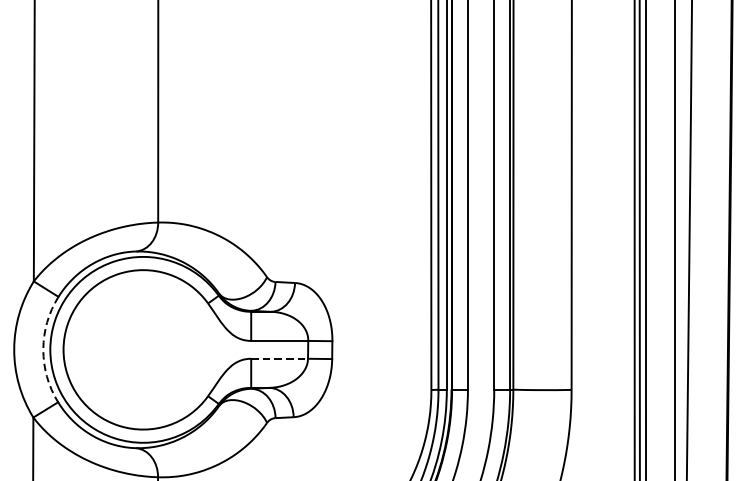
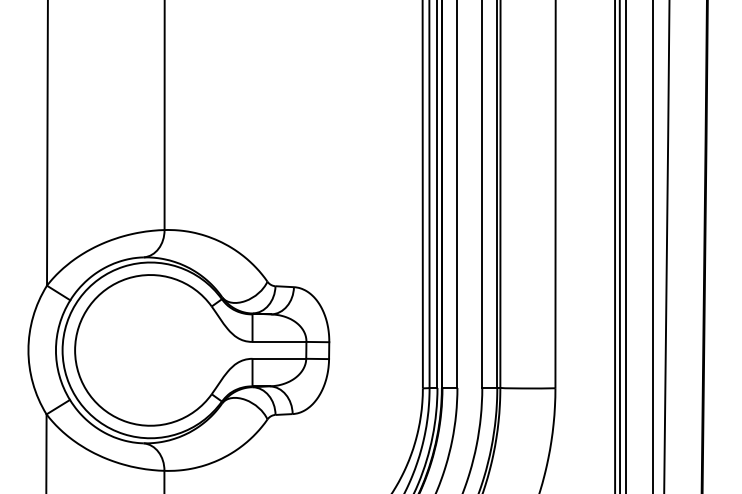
arc: (42, 349) -> (55, 350), dashed -> solid
line: (279, 358) -> (279, 358), dashed -> solid

